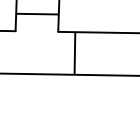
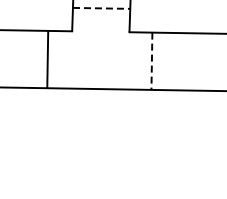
line: (37, 14) -> (101, 8), solid -> dashed
line: (74, 53) -> (151, 61), solid -> dashed

